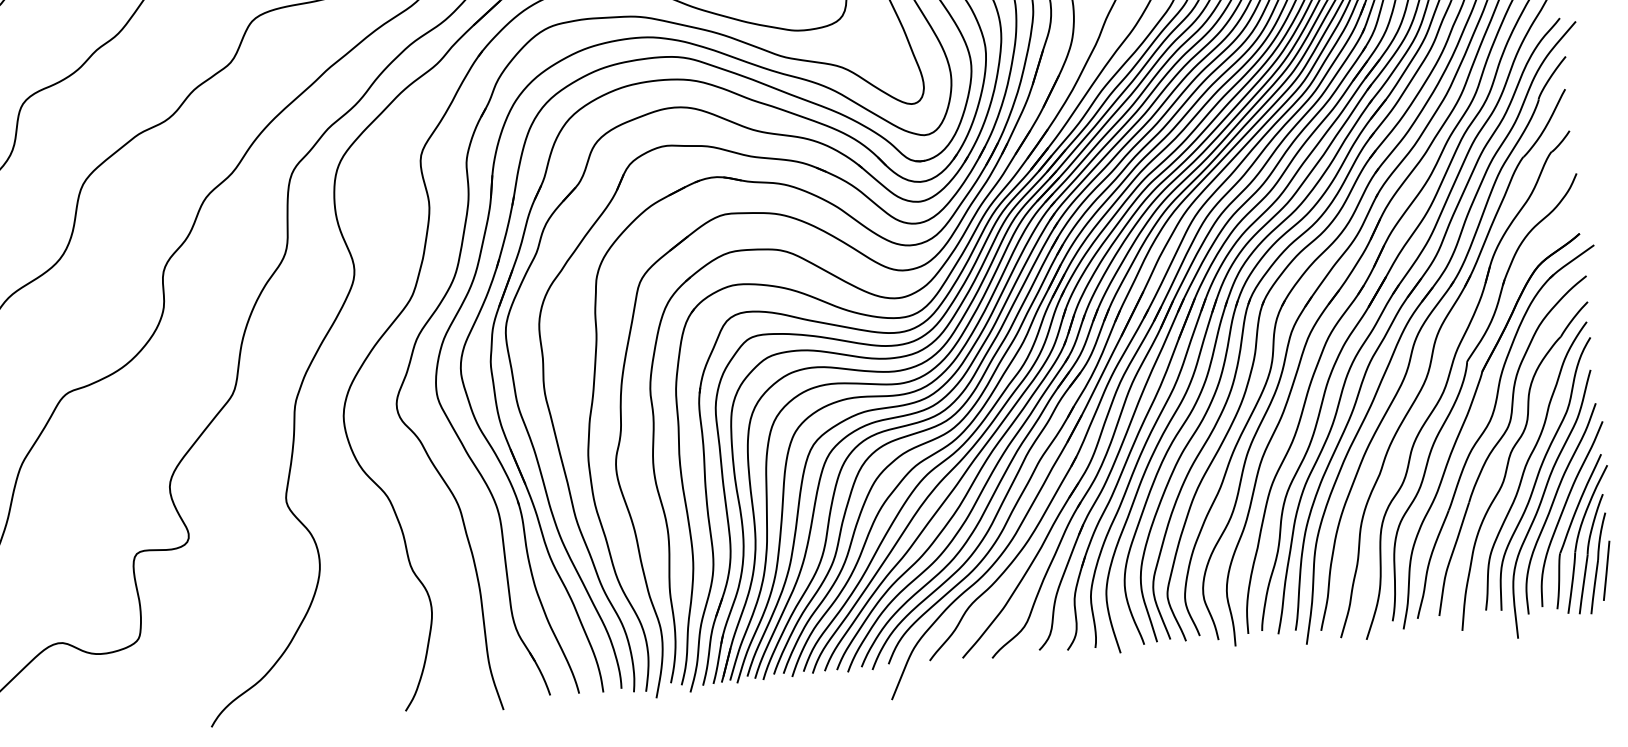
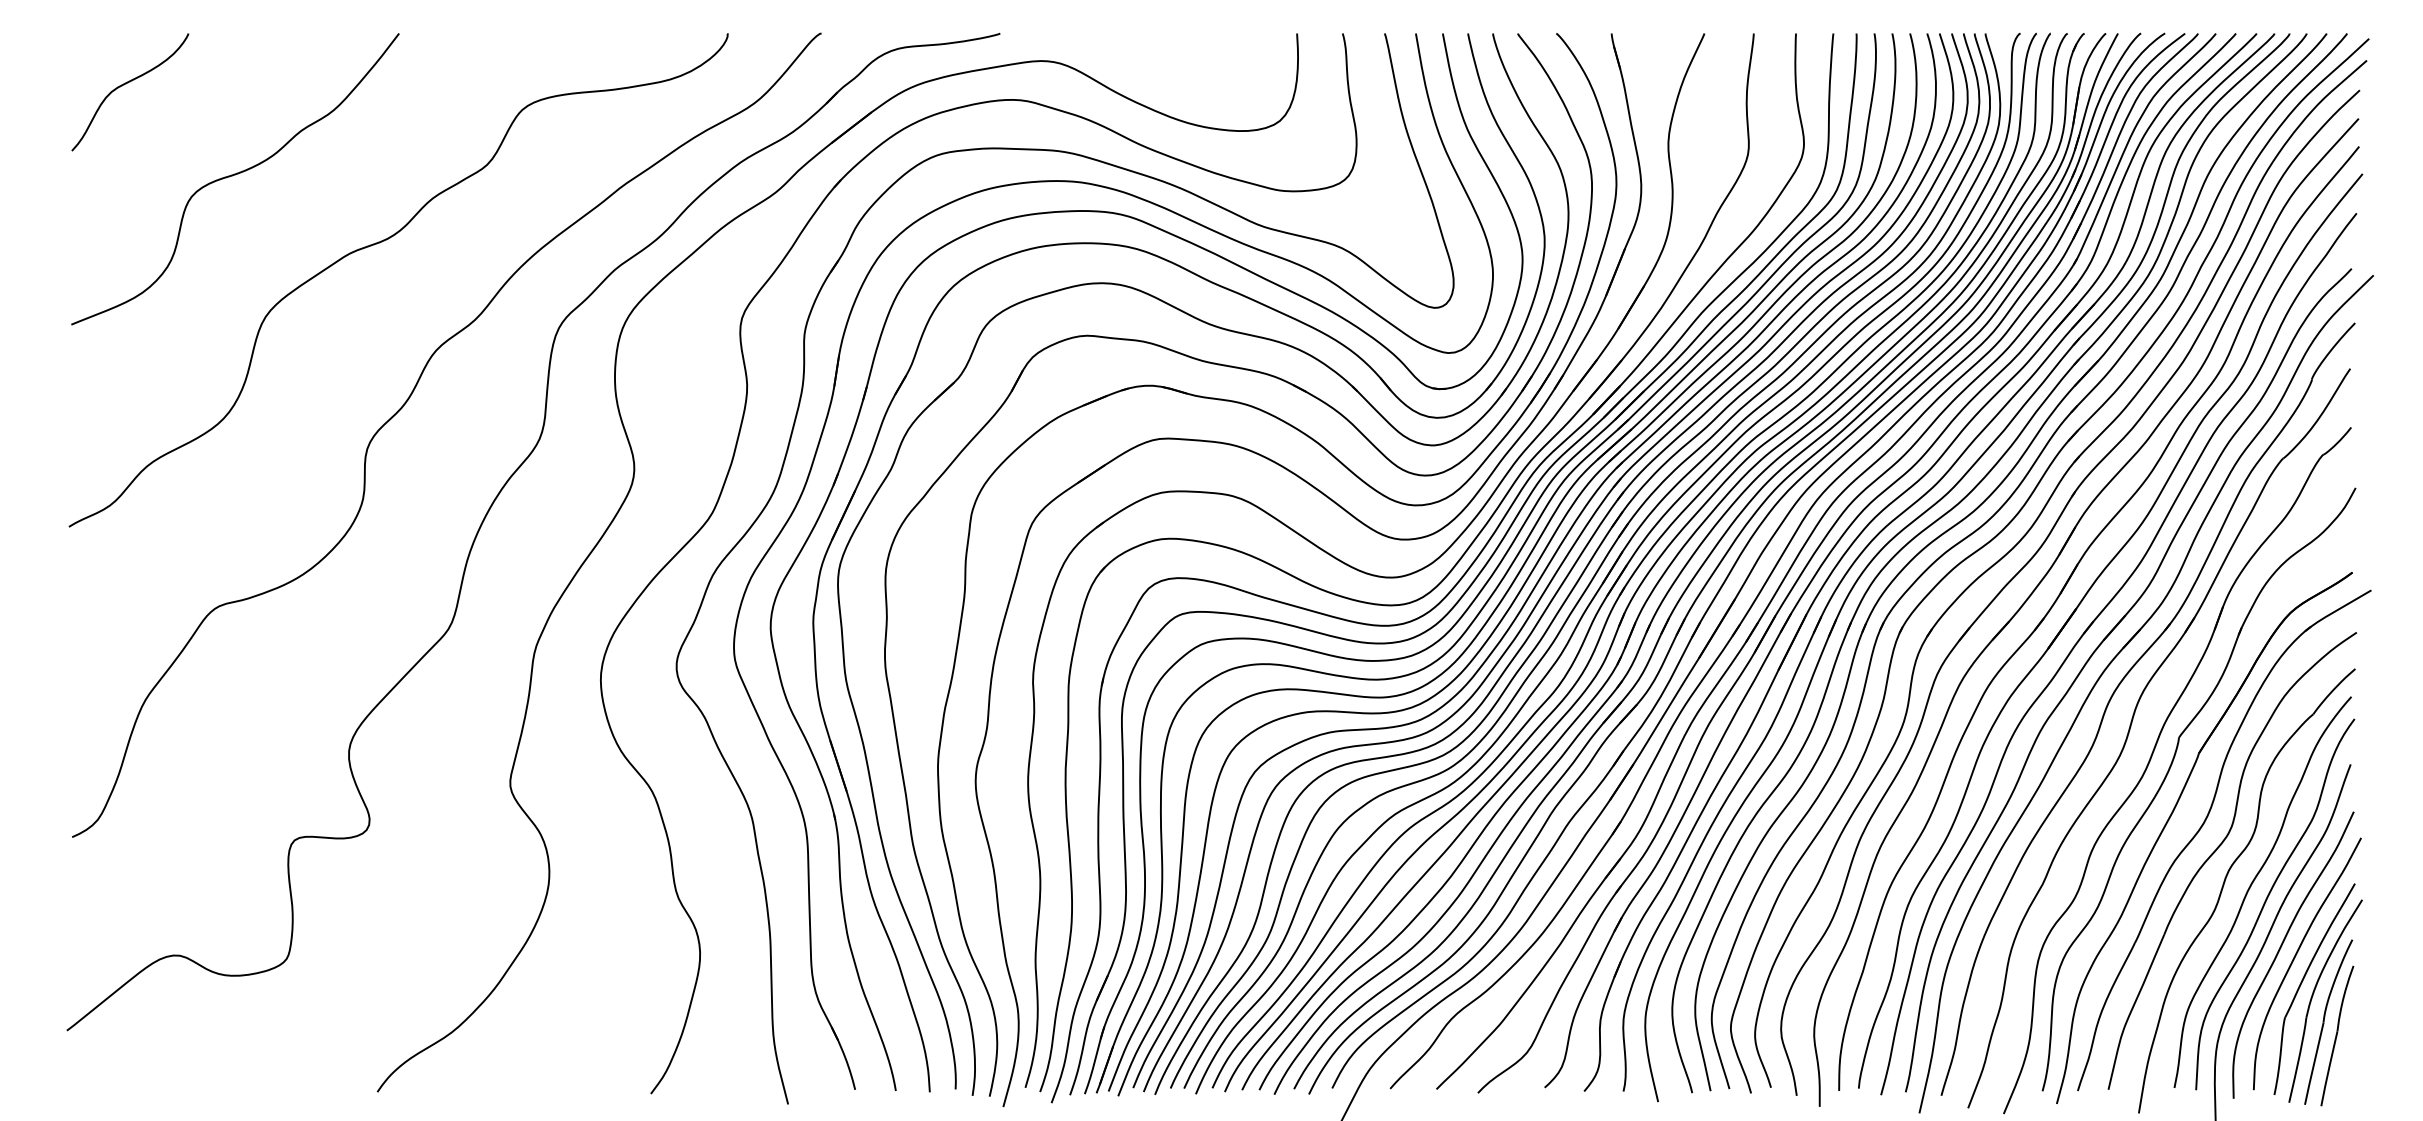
line: (1606, 570) -> (2347, 1047), removed

